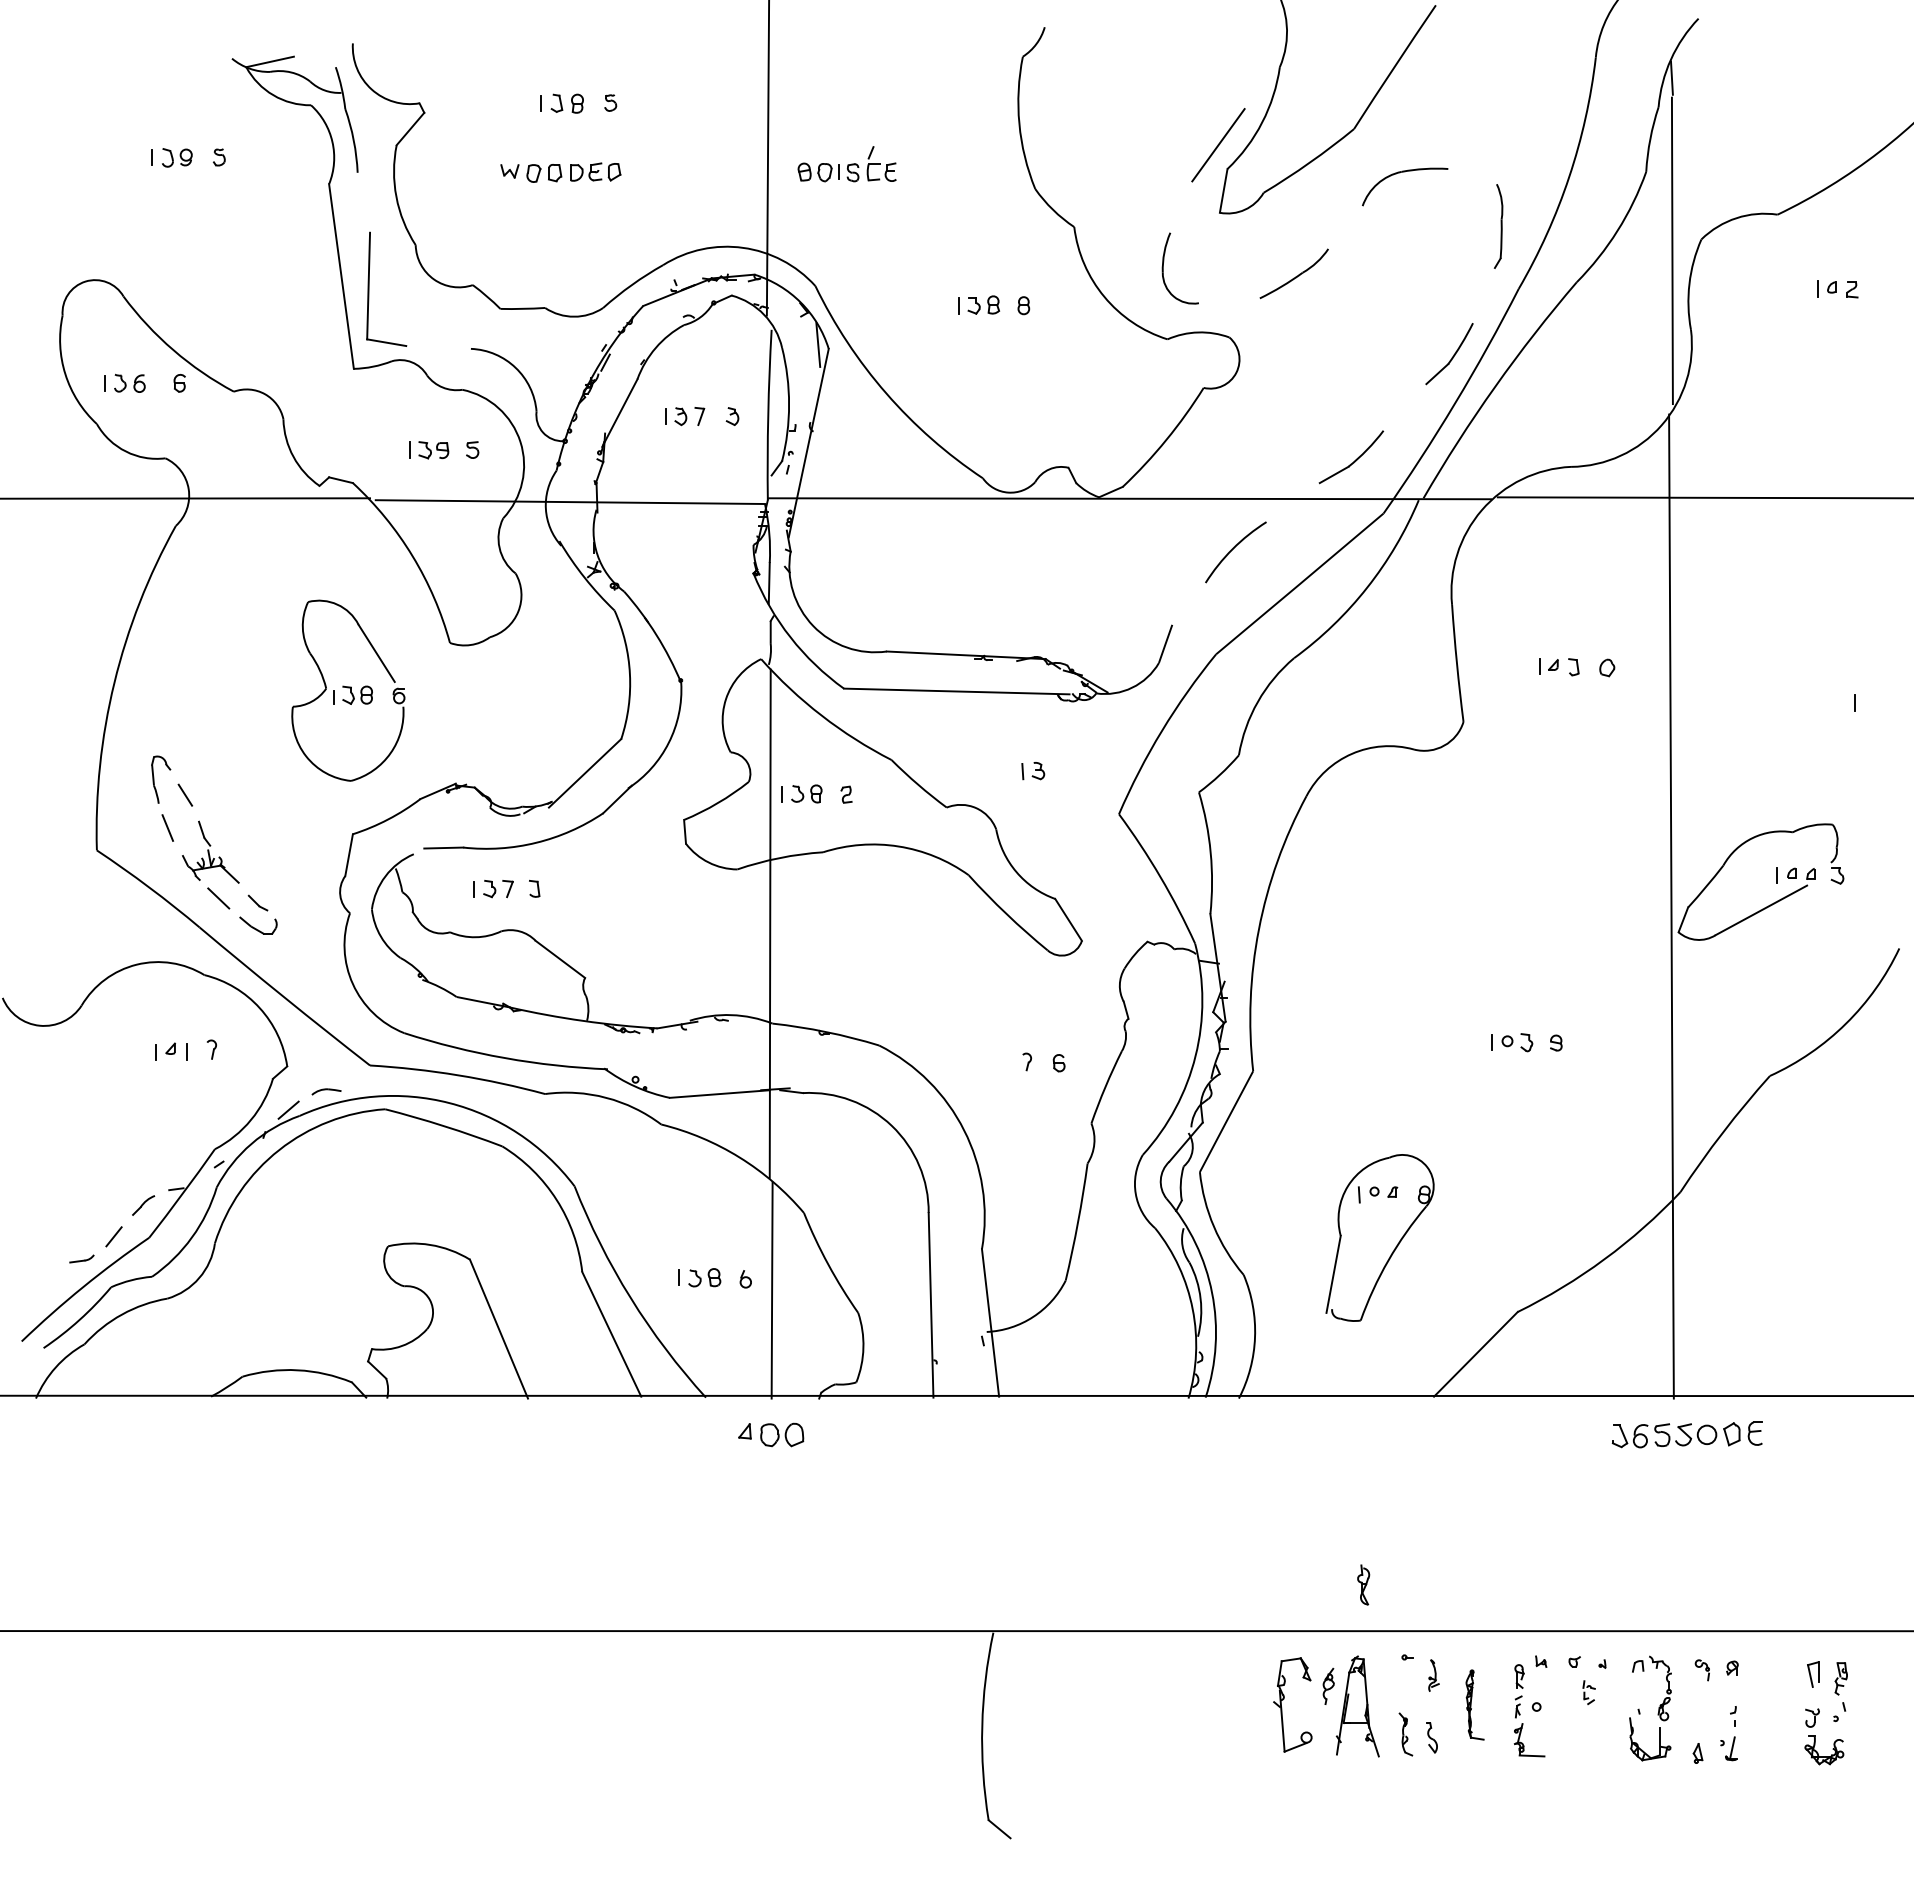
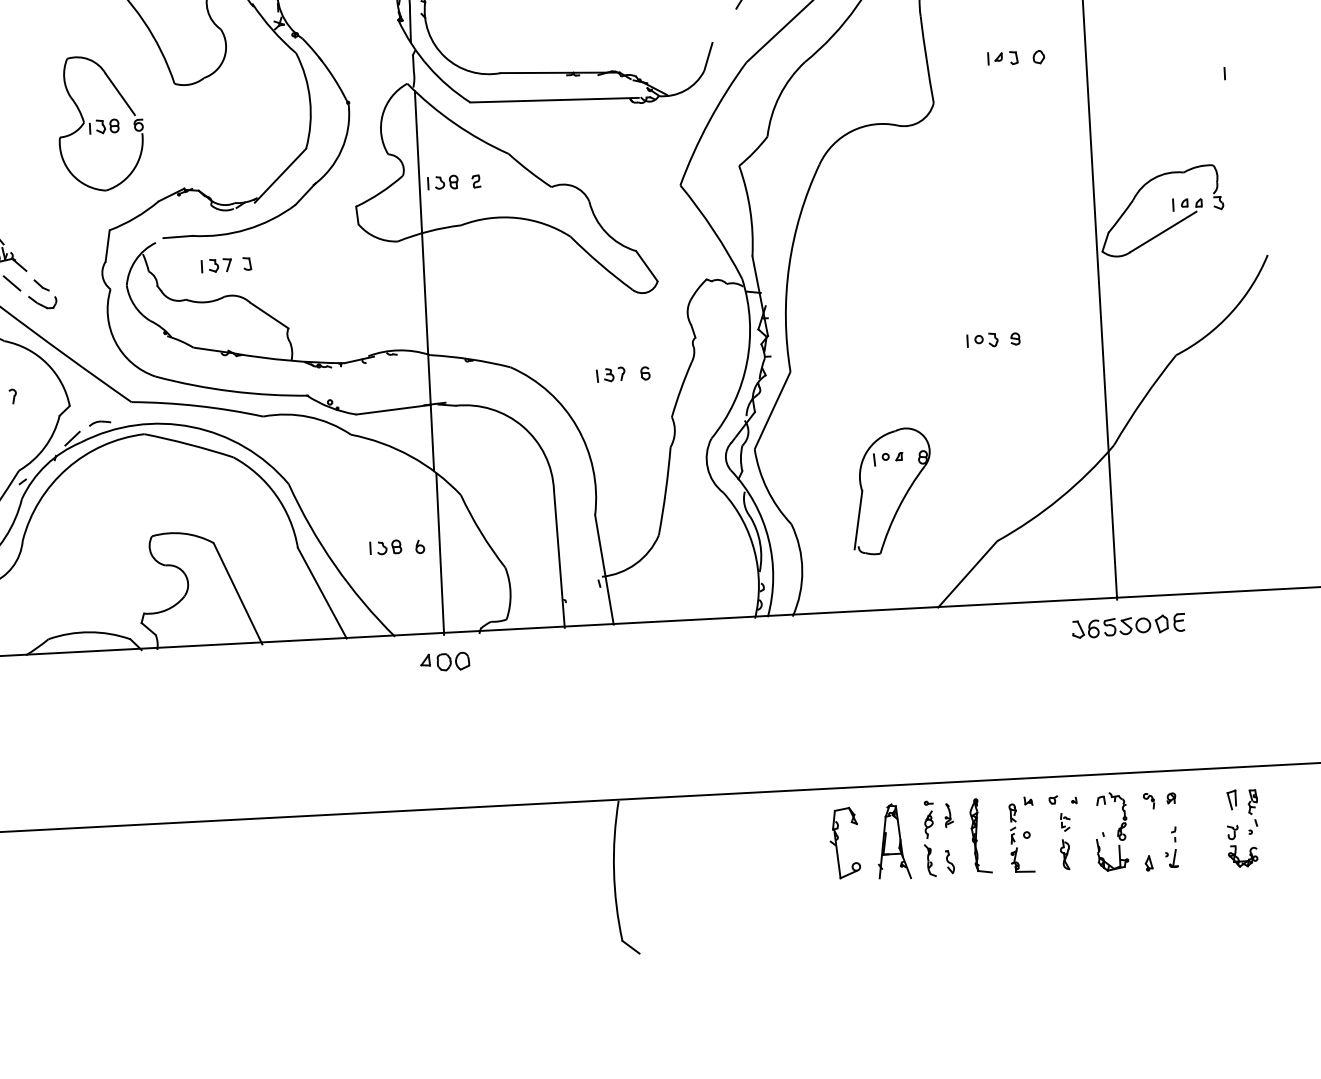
part: (1033, 771) -> (605, 375), moved
part: (1363, 1584) -> (1065, 854), moved
part: (1328, 1685) -> (928, 824), moved
part: (1474, 1704) -> (980, 835), size x1.43

